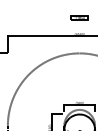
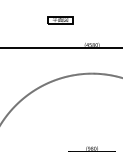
part: (79, 17) -> (60, 19), moved

